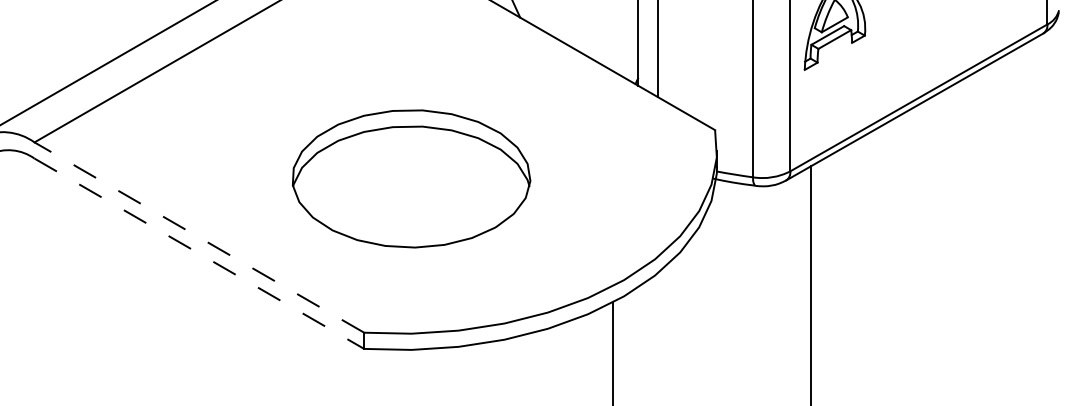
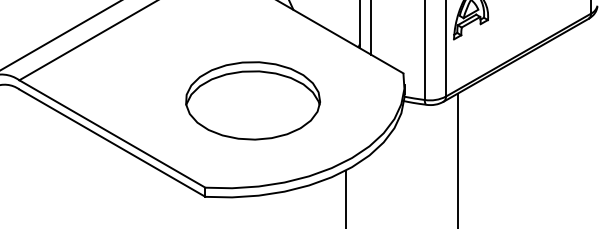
part: (410, 178) -> (252, 100), moved
line: (197, 236) -> (111, 133), dashed -> solid
line: (199, 254) -> (112, 143), dashed -> solid

